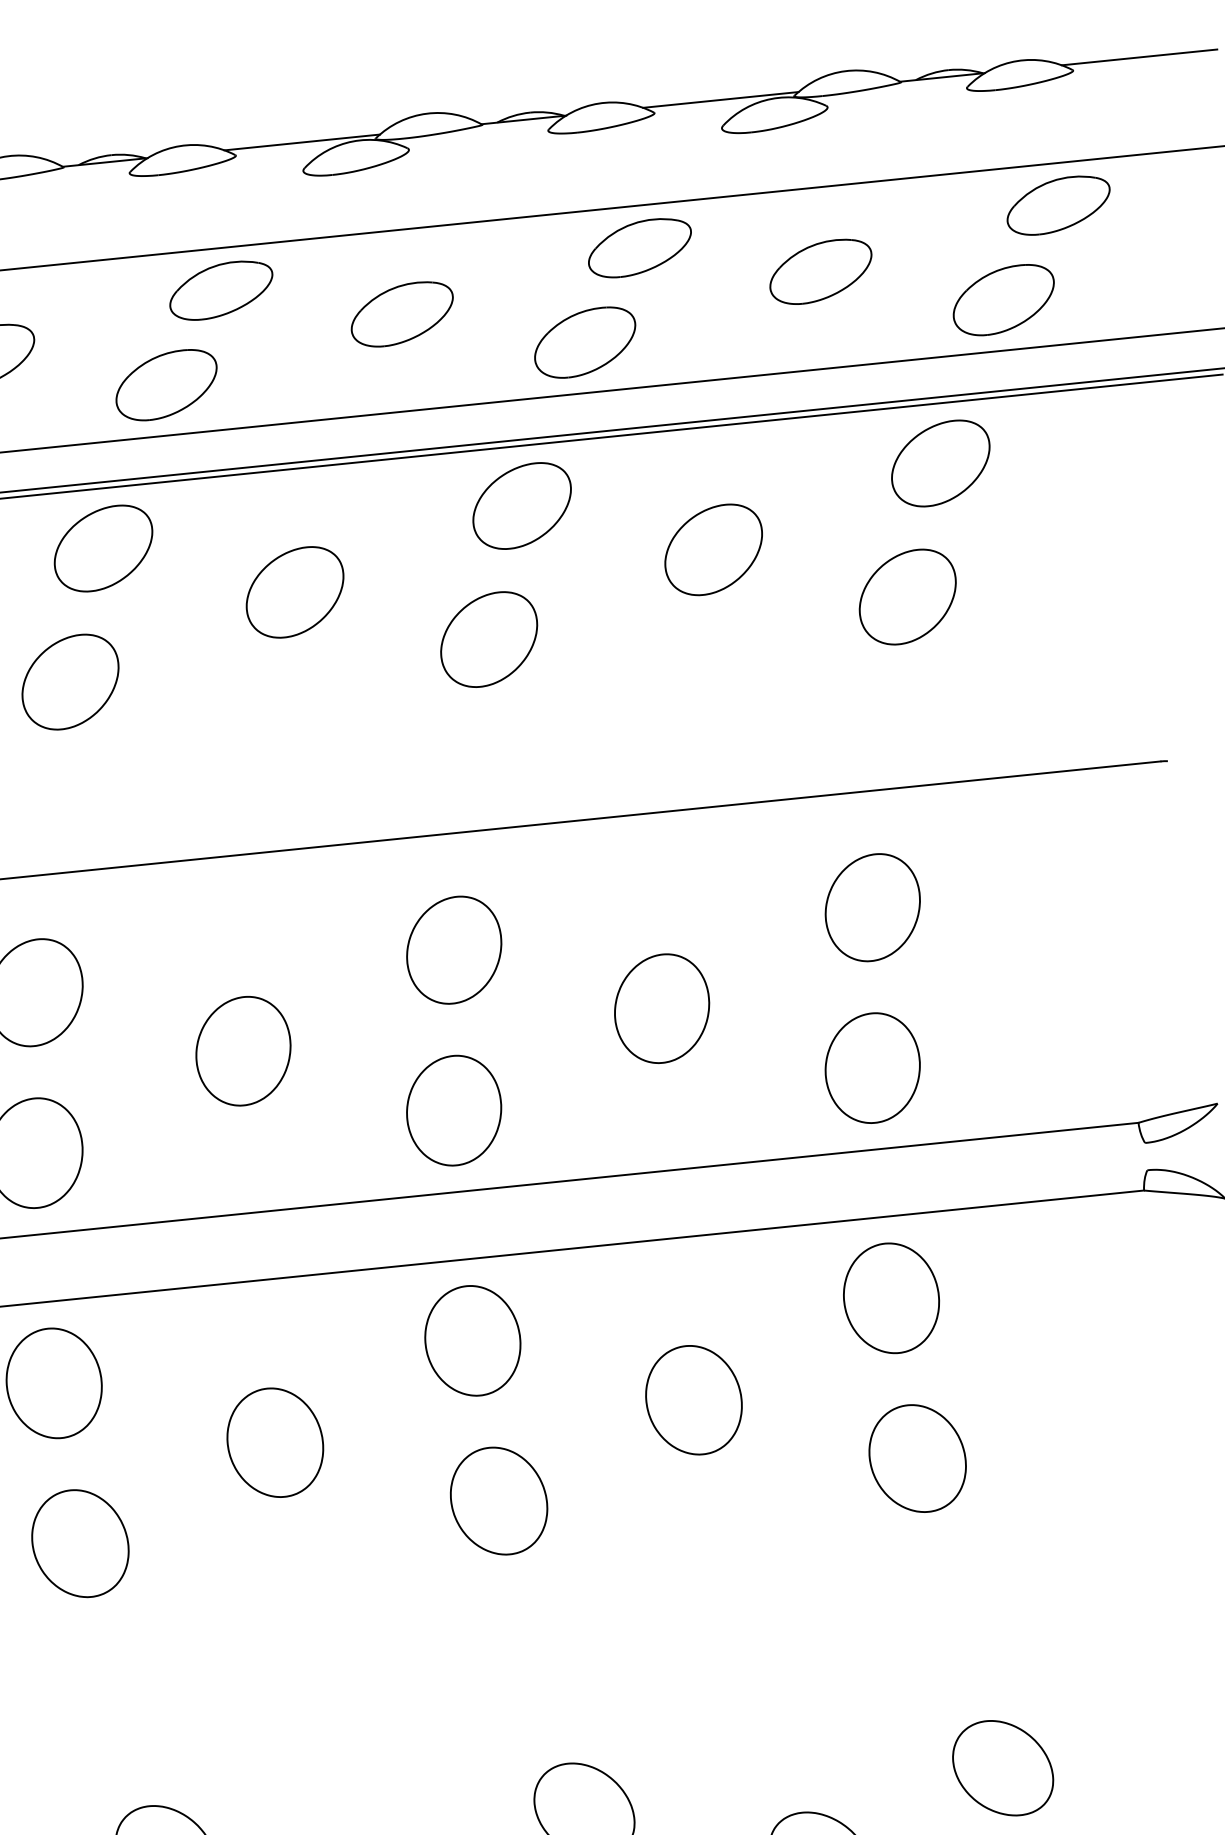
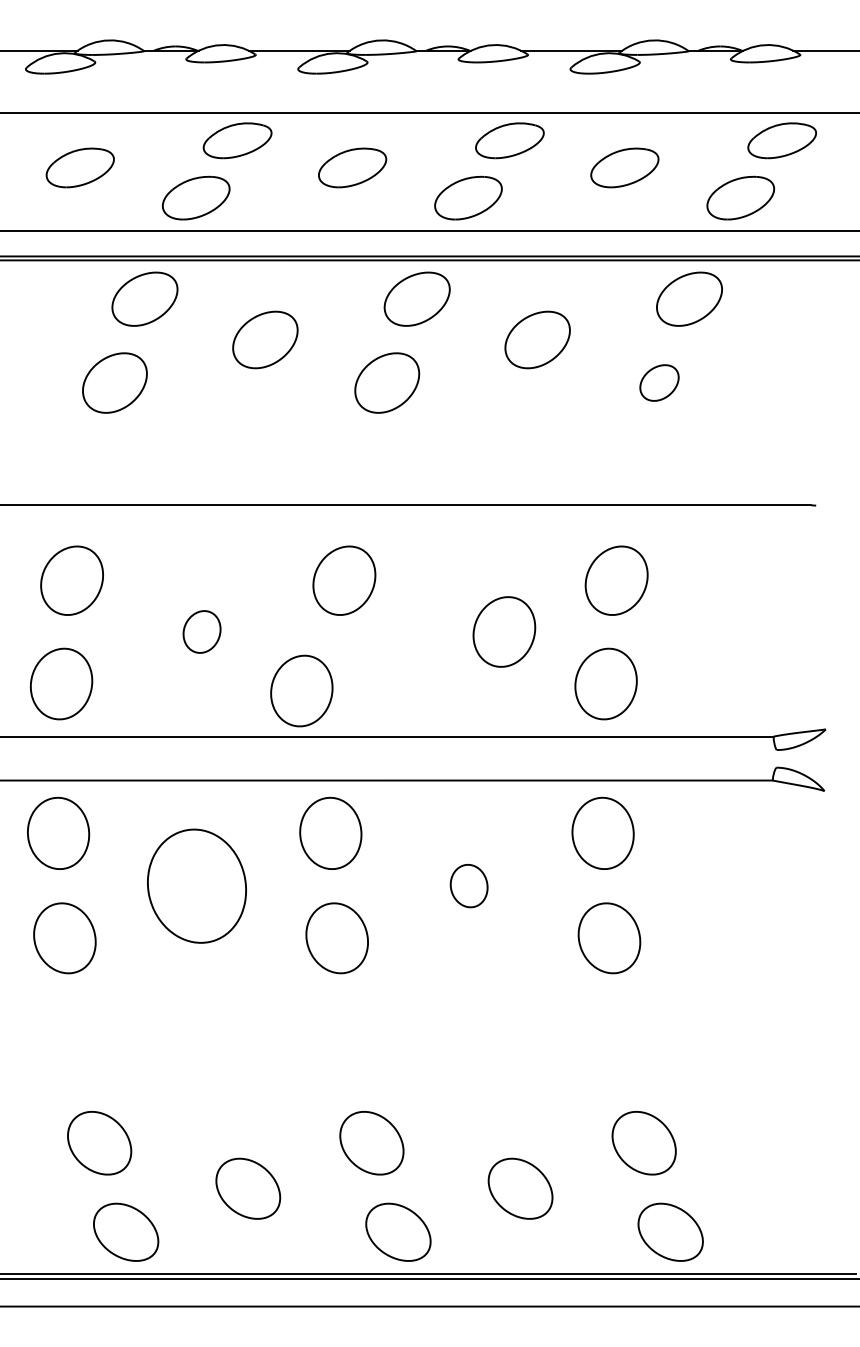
part: (907, 596) -> (659, 382), size x0.6
part: (662, 1007) -> (504, 631), moved
part: (242, 1050) -> (201, 631), size x0.6
part: (453, 1109) -> (301, 690), moved
part: (692, 1399) -> (468, 885), size x0.6
part: (274, 1441) -> (196, 885), size x1.6

